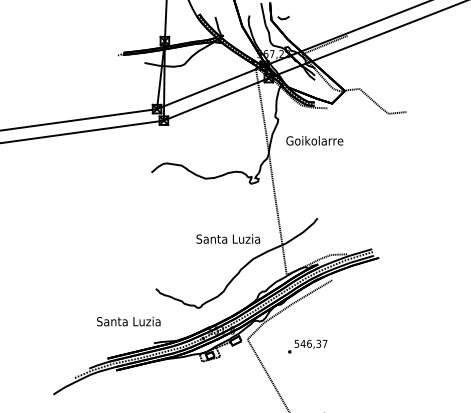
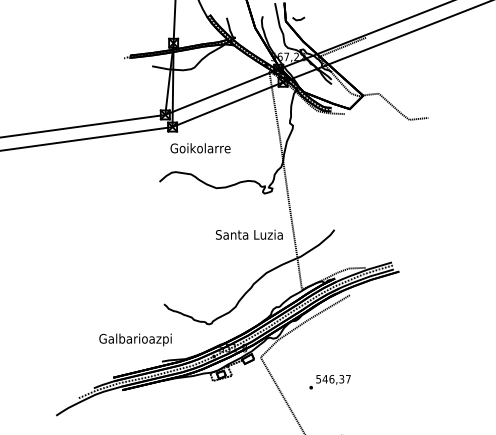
text: (314, 141) -> (200, 148), moved
text: (228, 238) -> (249, 234), moved
text: (128, 322) -> (135, 339), Santa Luzia -> Galbarioazpi
text: (307, 346) -> (329, 382), moved

